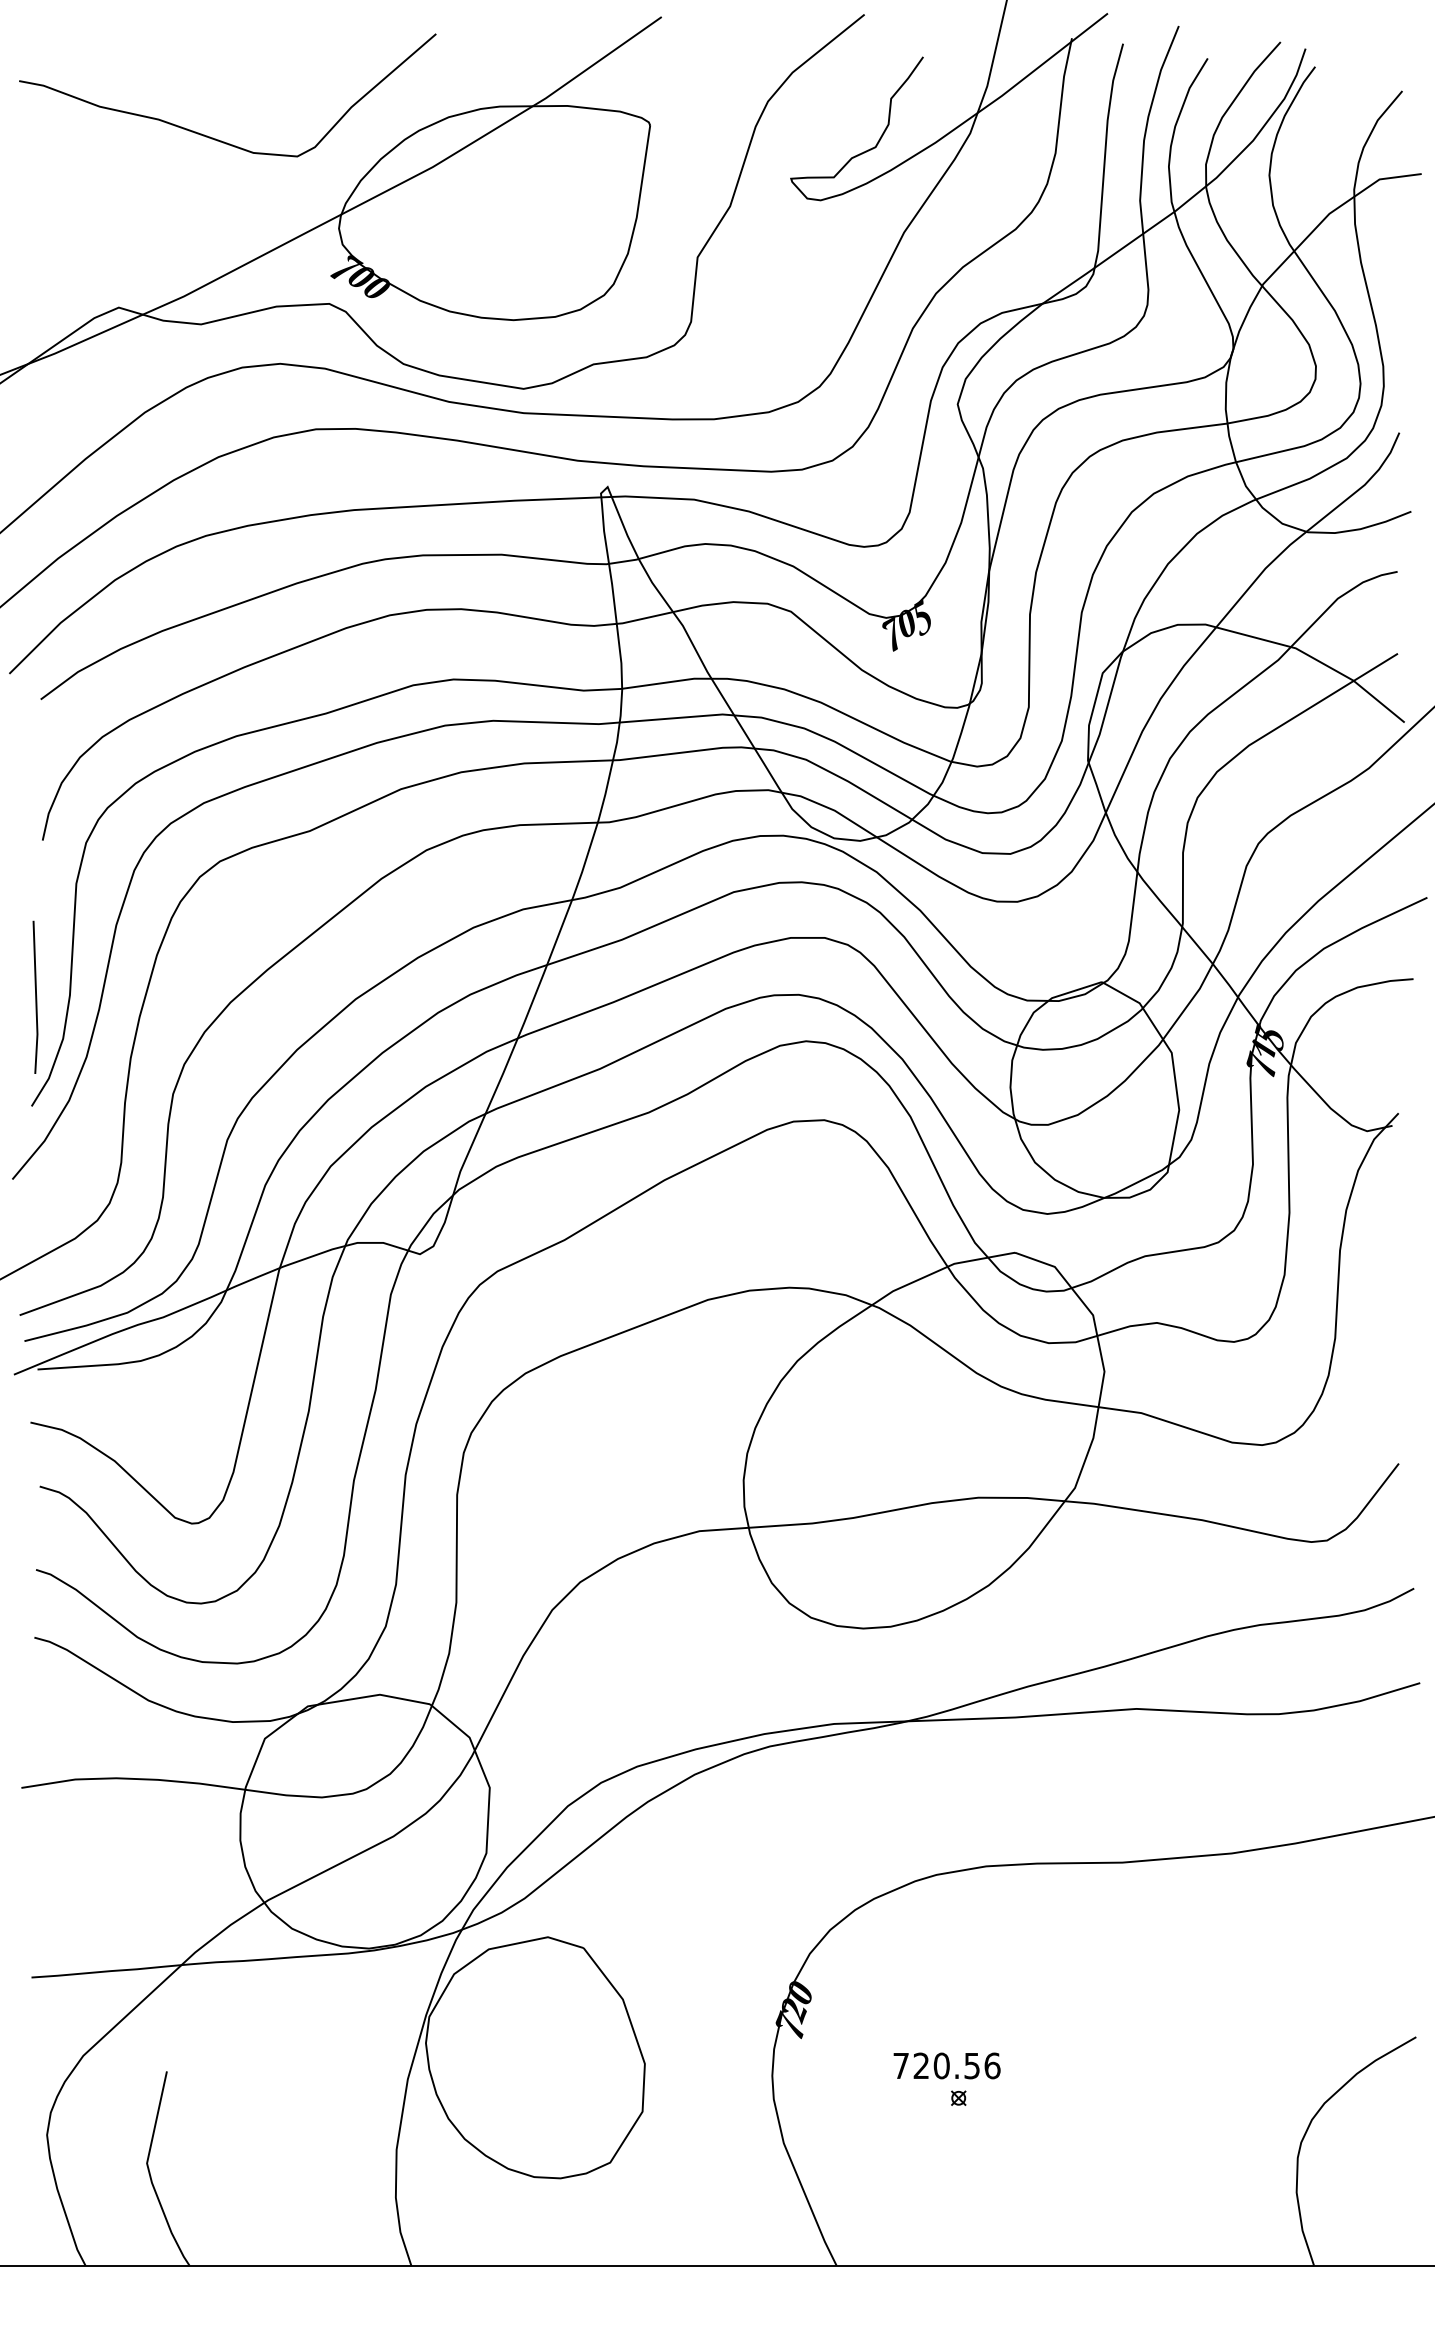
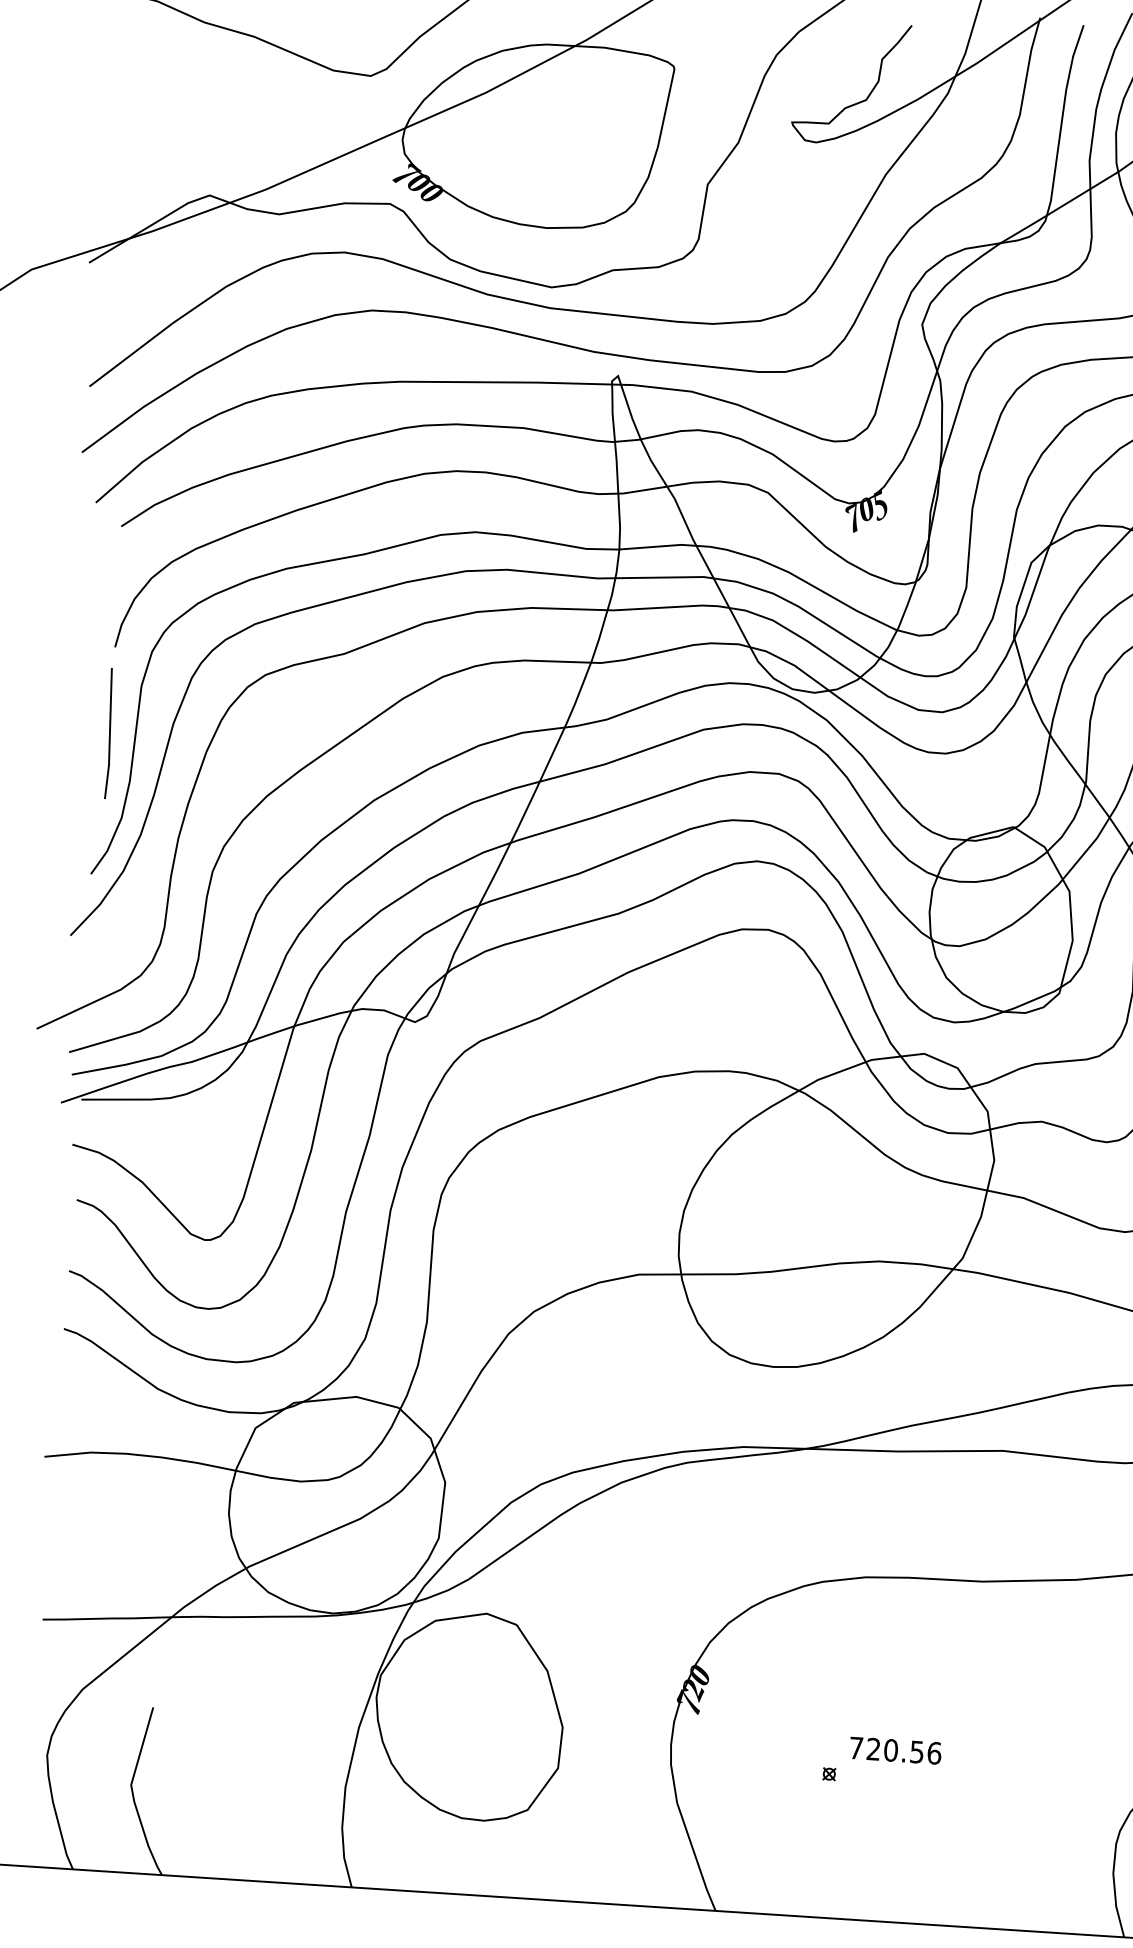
line: (35, 996) -> (109, 732), moved
text: (946, 2065) -> (895, 1750), moved

